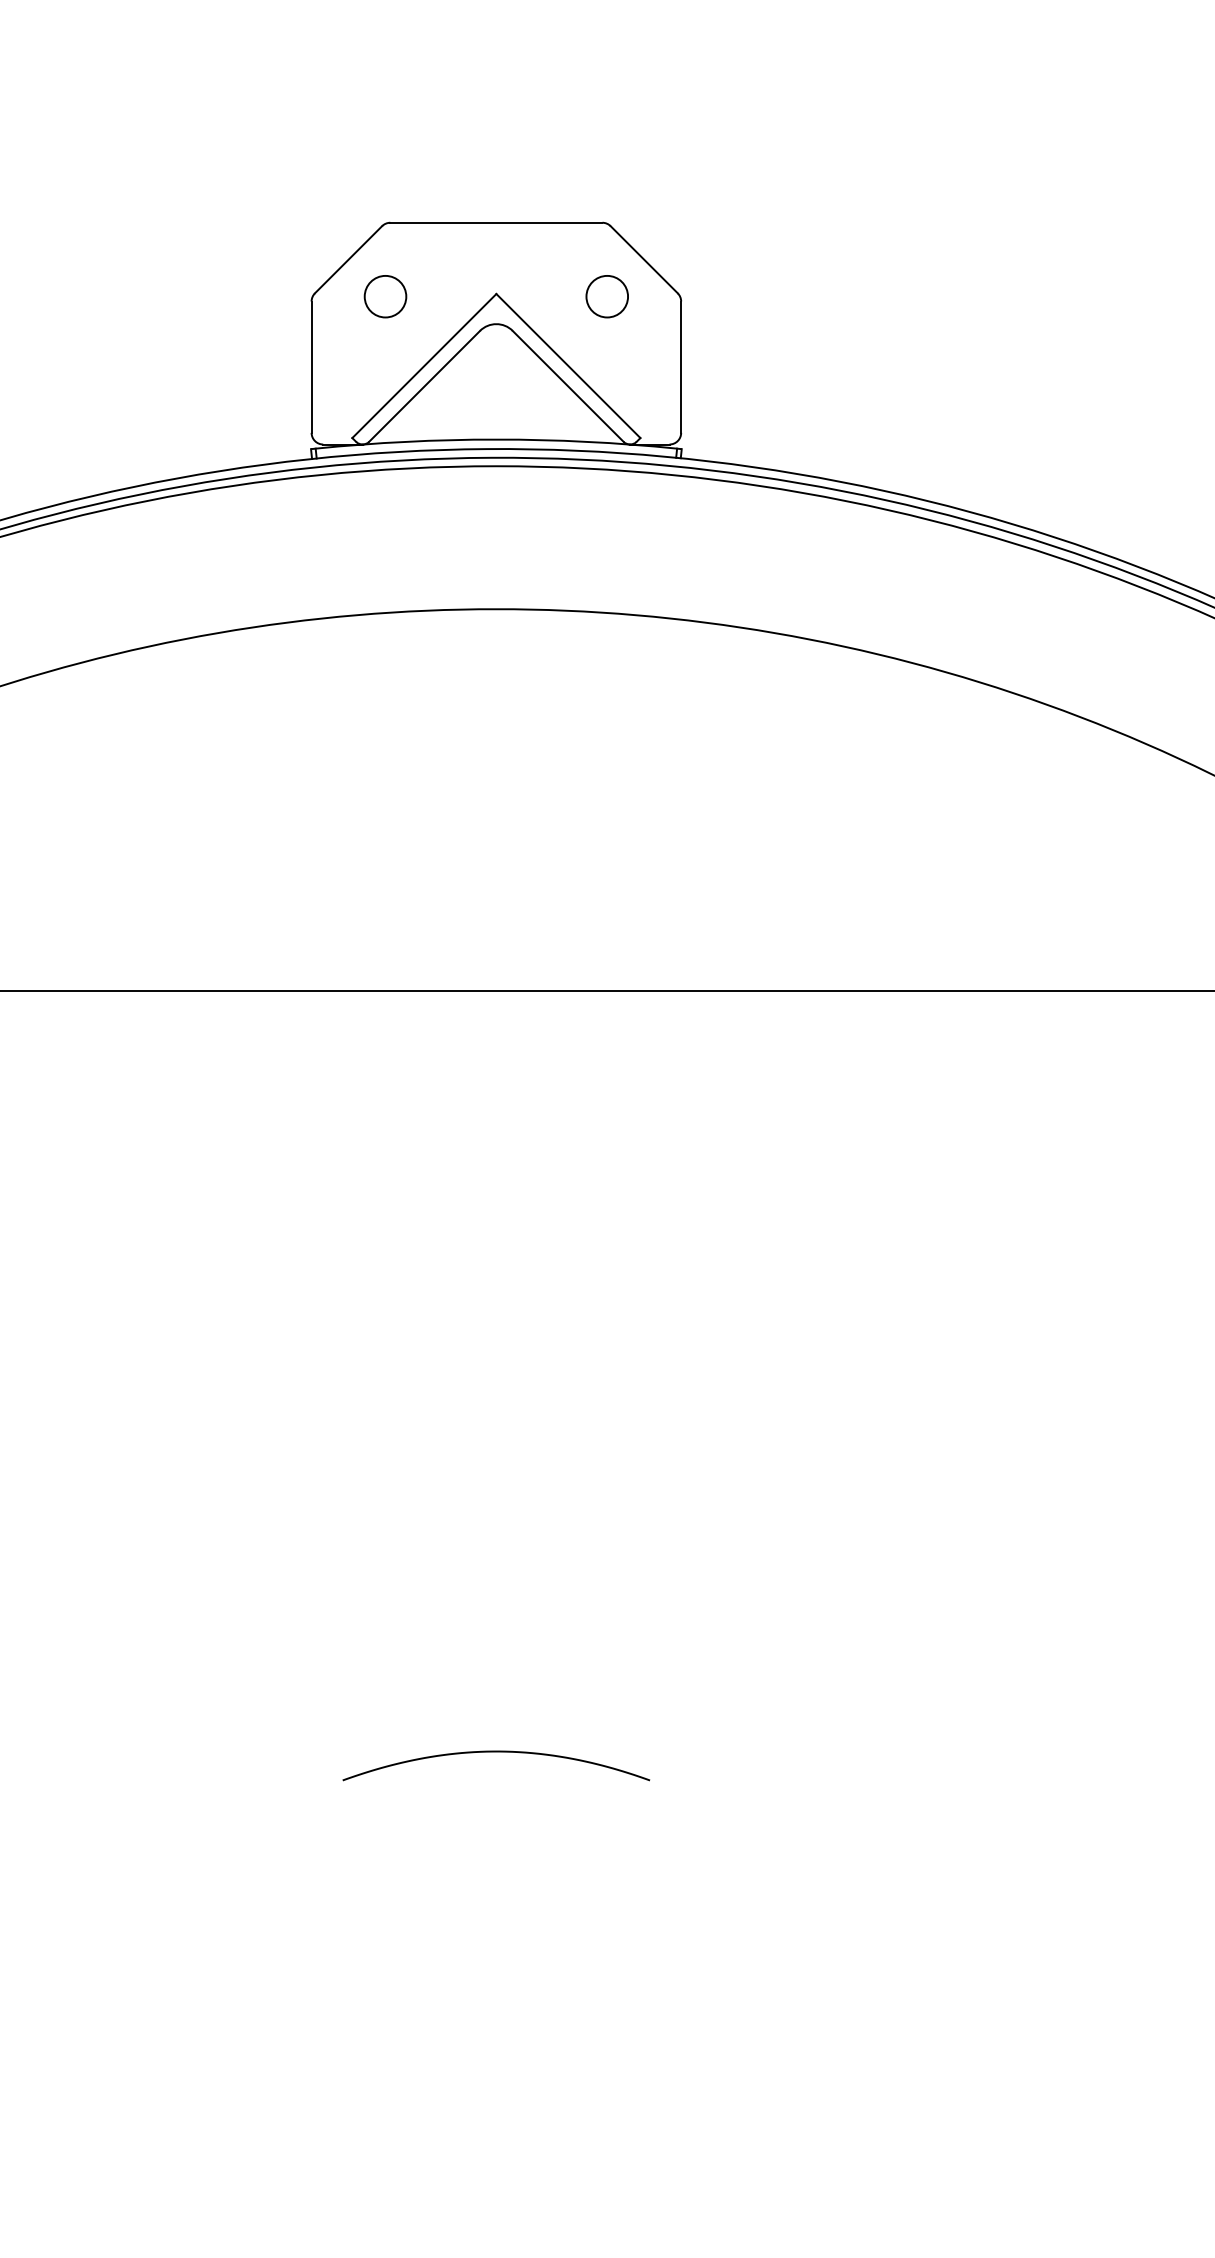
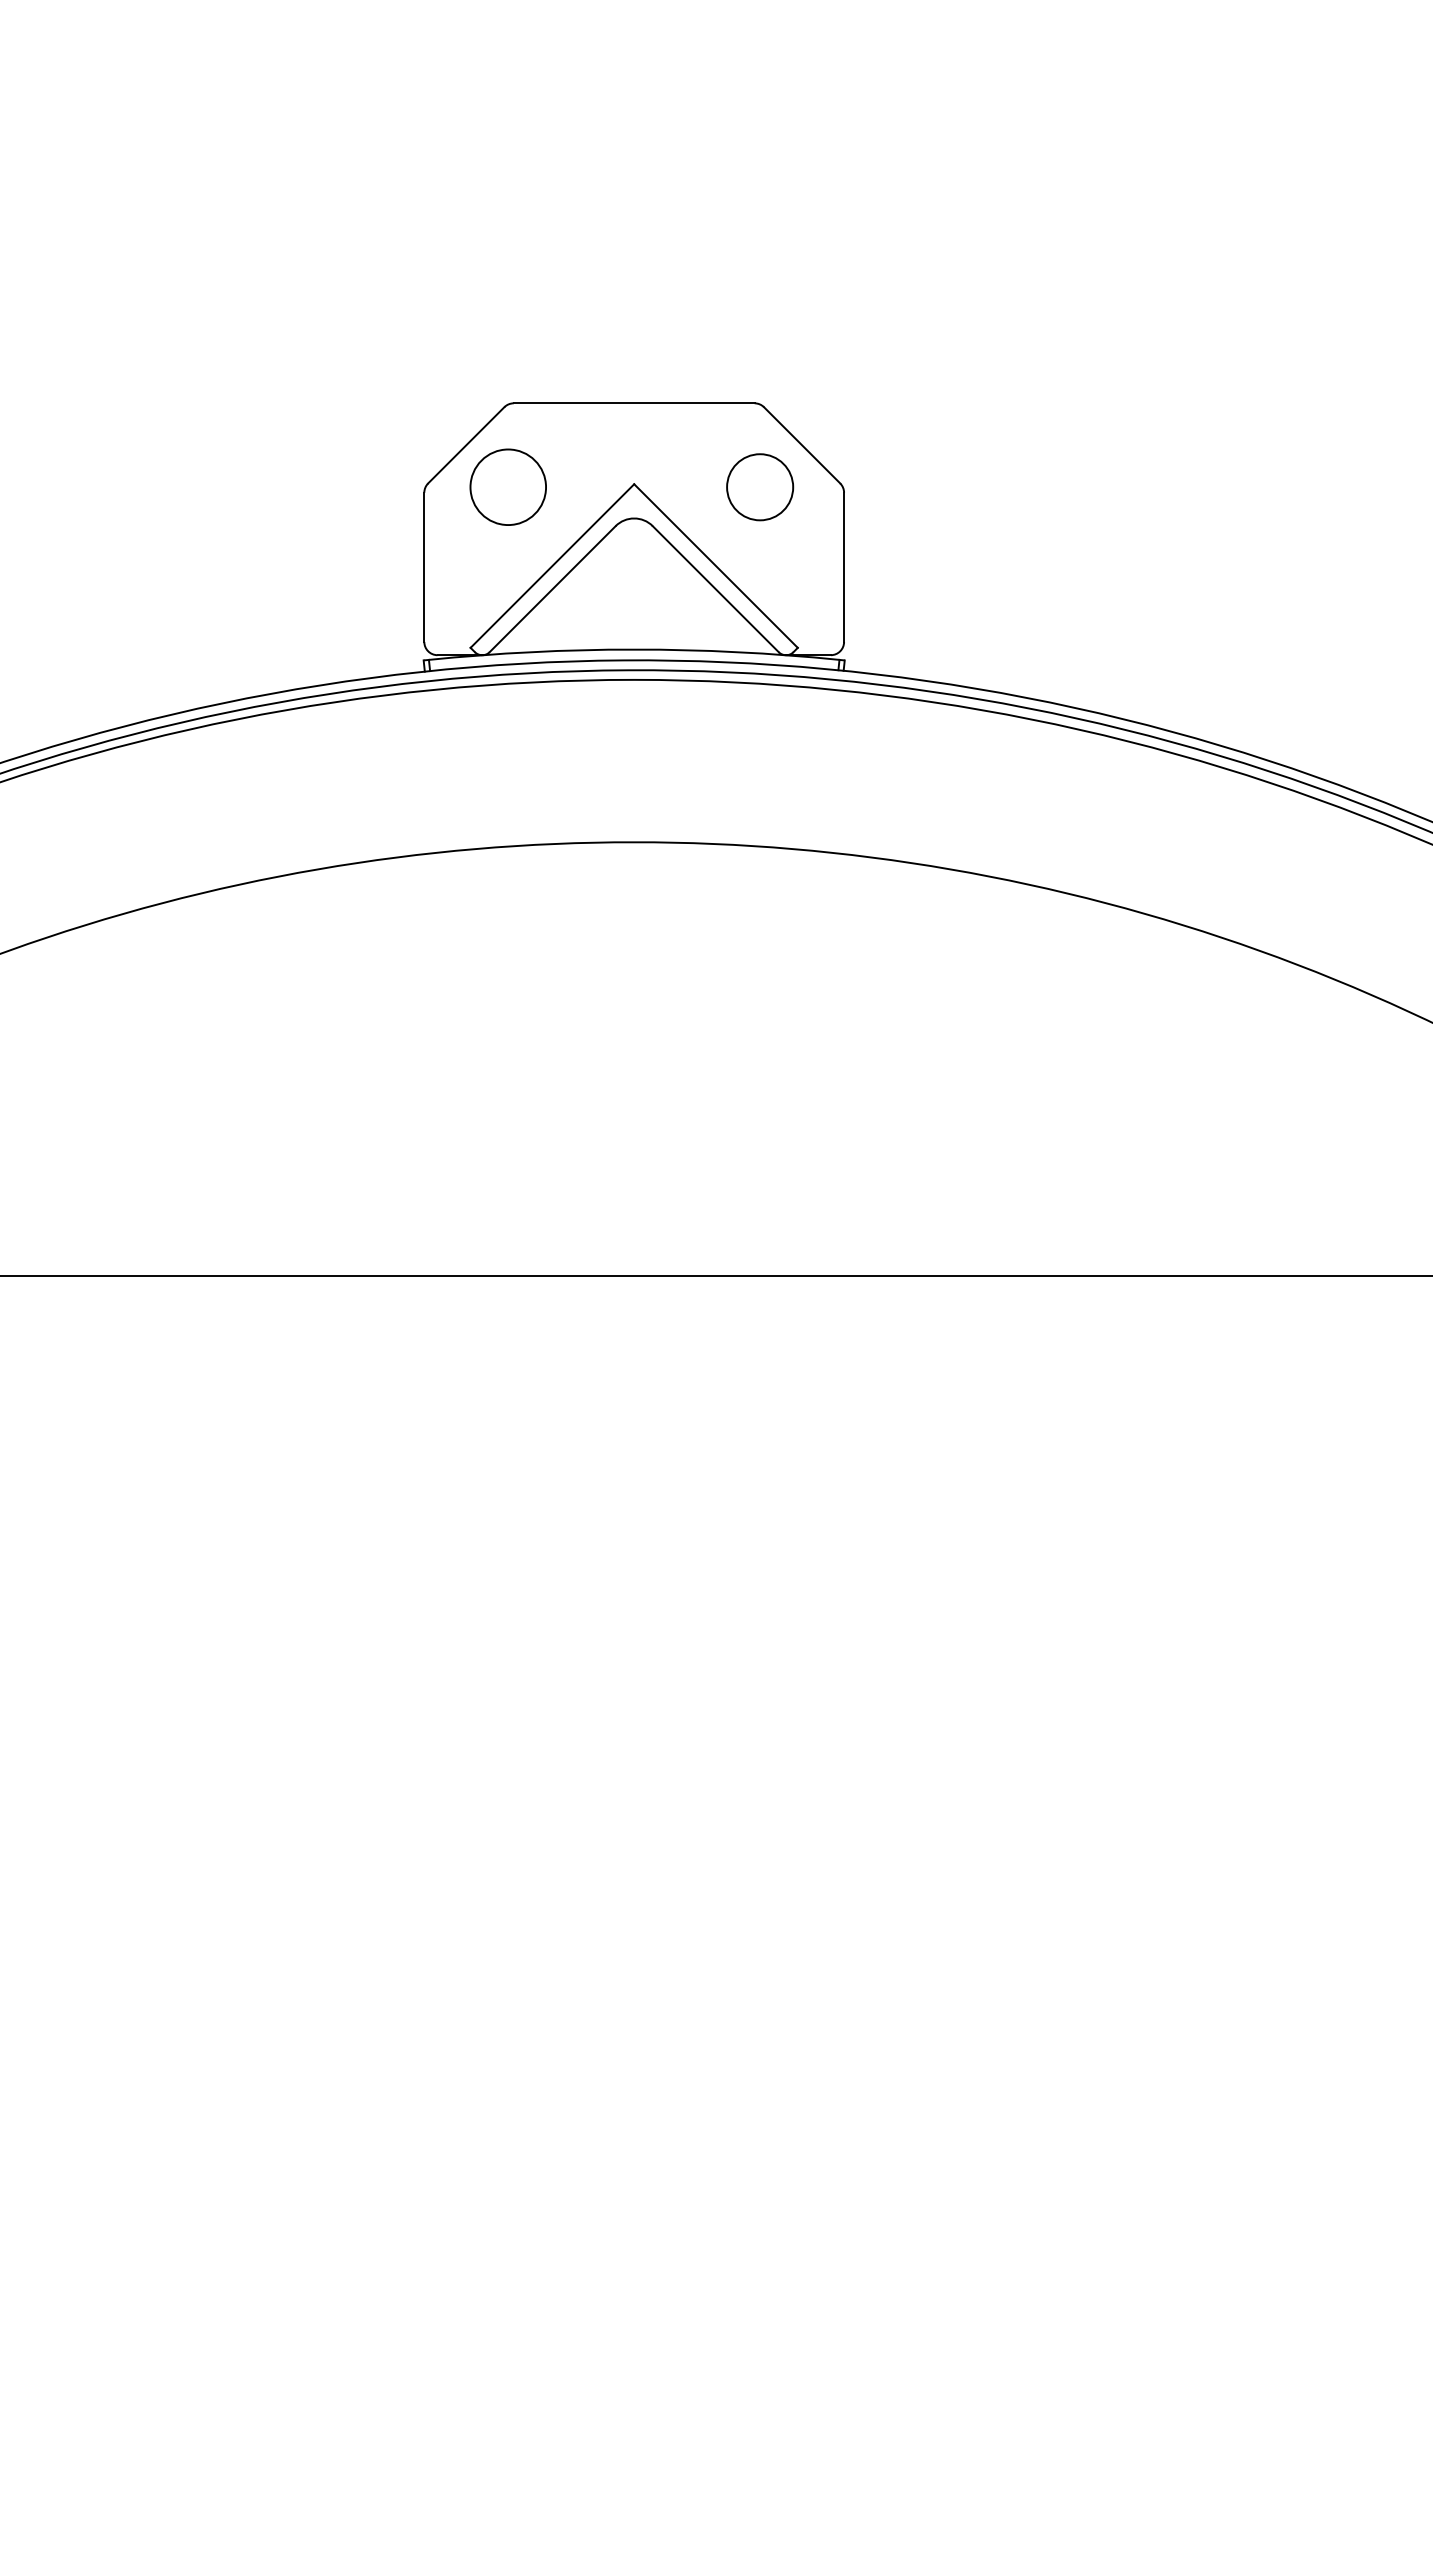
circle: (384, 296) -> (507, 486), size x1.6
circle: (606, 296) -> (759, 486), size x1.4
curve: (495, 1752) -> (633, 2140), removed

